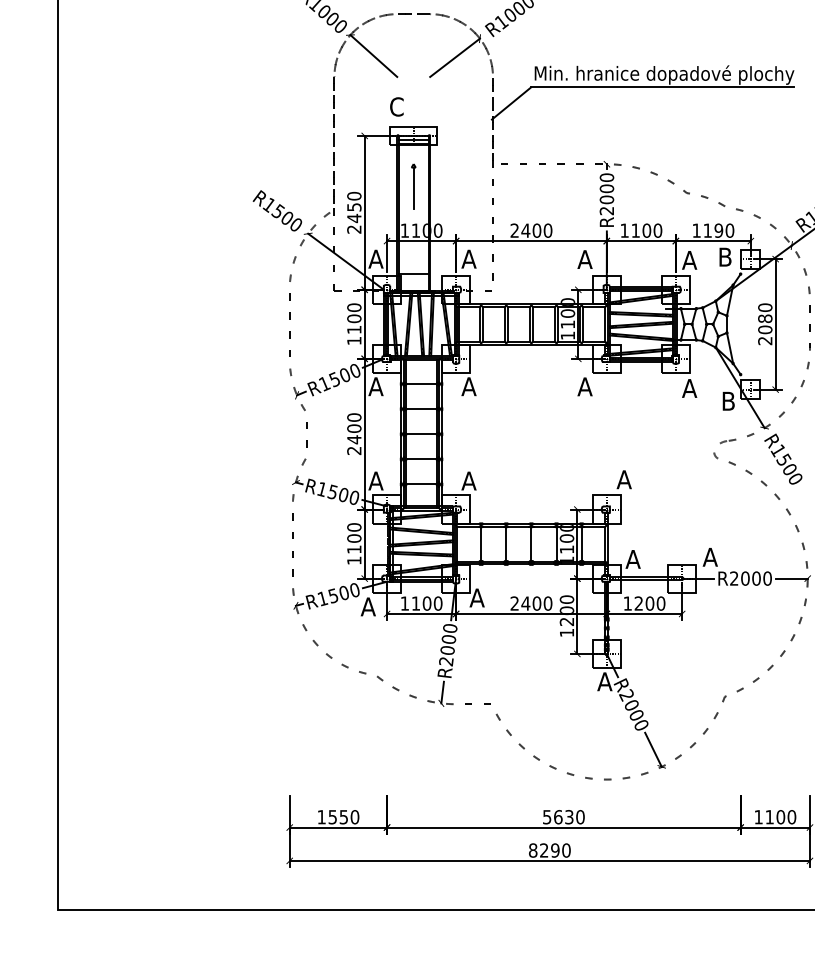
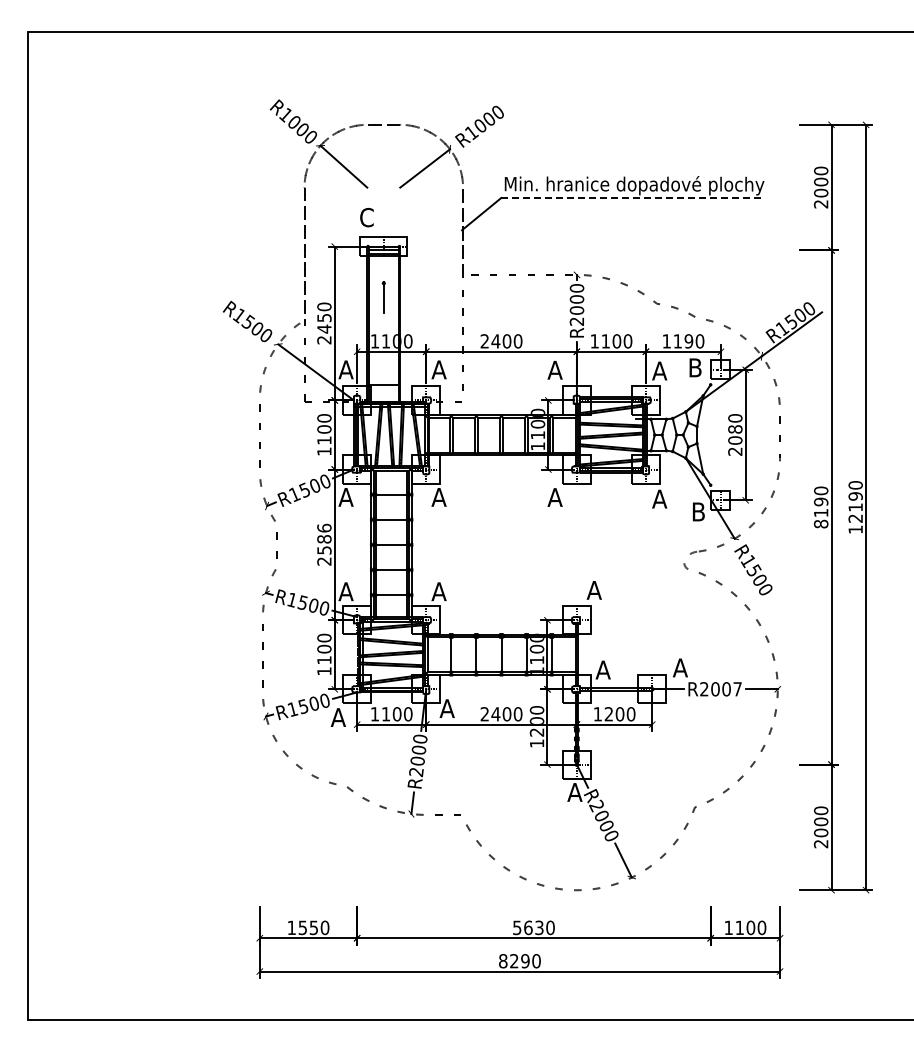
line: (663, 87) -> (633, 198), solid -> dashed
part: (413, 185) -> (383, 296), size x0.7
text: (354, 428) -> (324, 539), 2400 -> 2586
text: (767, 578) -> (737, 689), R2000 -> R2007

